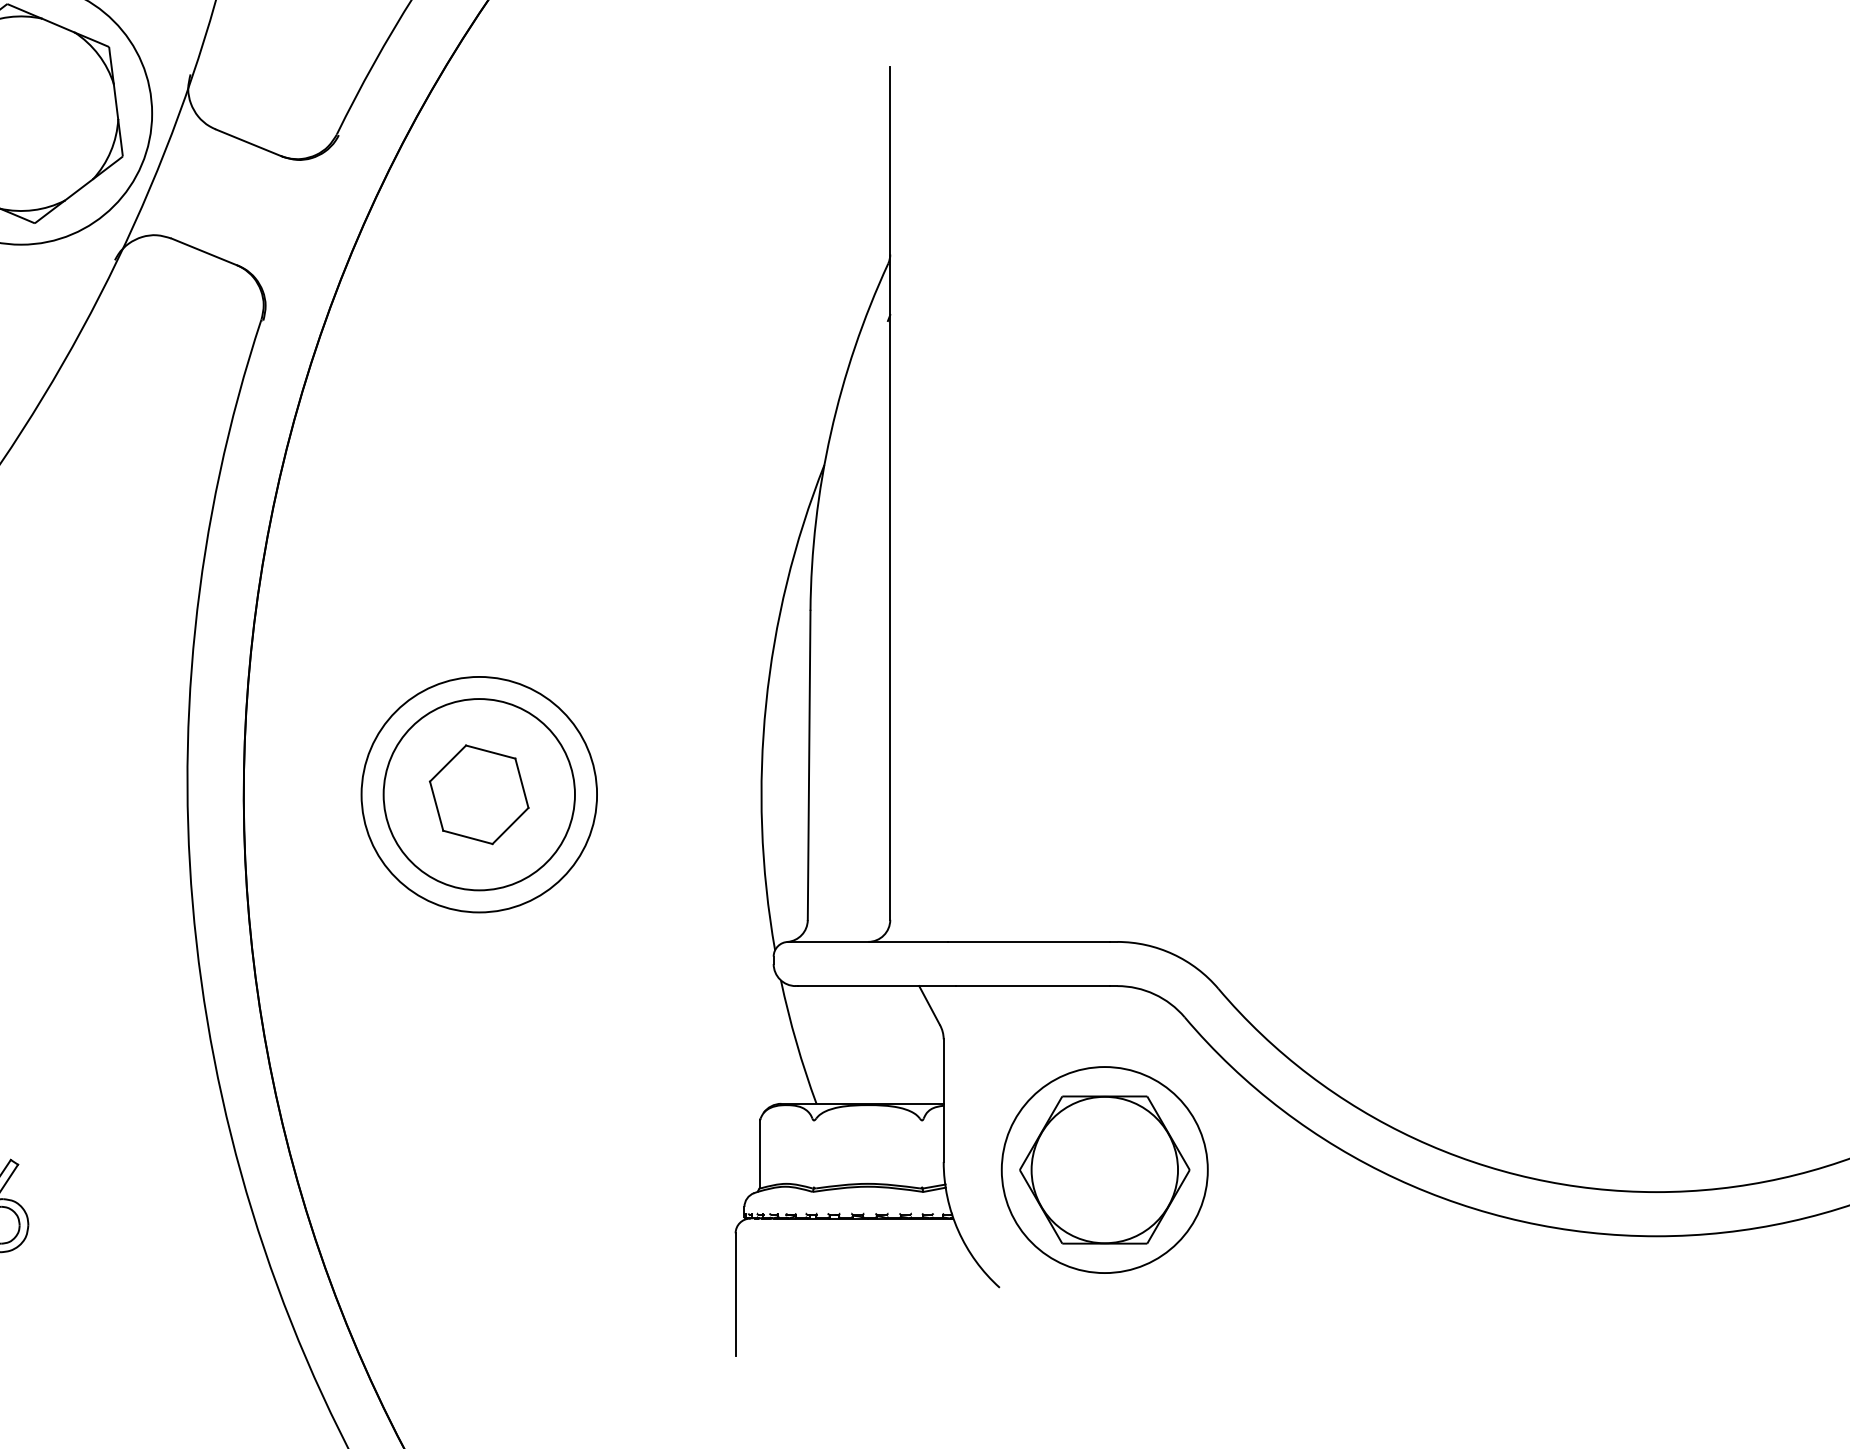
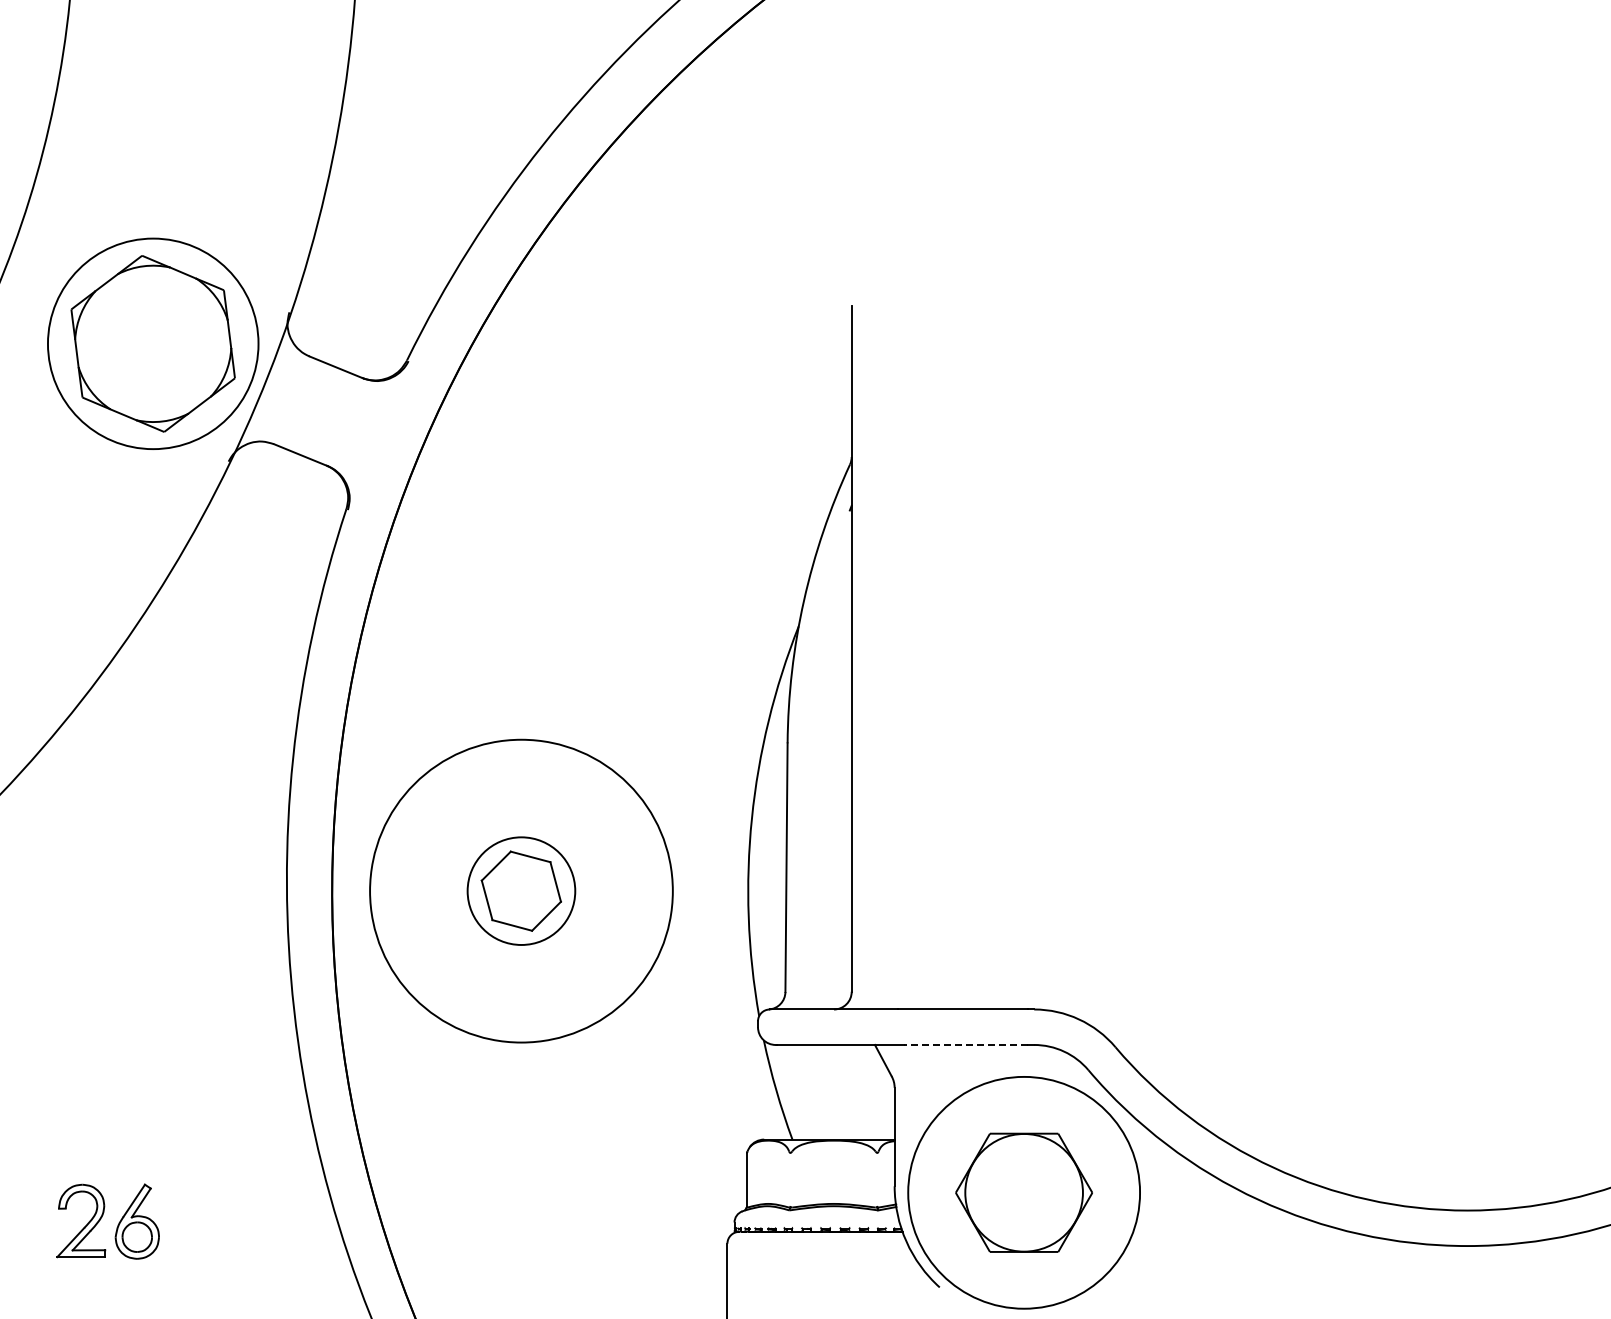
circle: (479, 793) -> (521, 890), size x1.6
circle: (479, 795) -> (521, 891), size x0.7
line: (1033, 985) -> (966, 1044), solid -> dashed
circle: (1104, 1169) -> (1023, 1192), size x1.4

